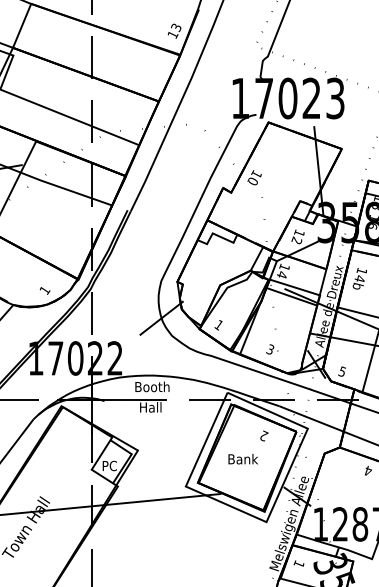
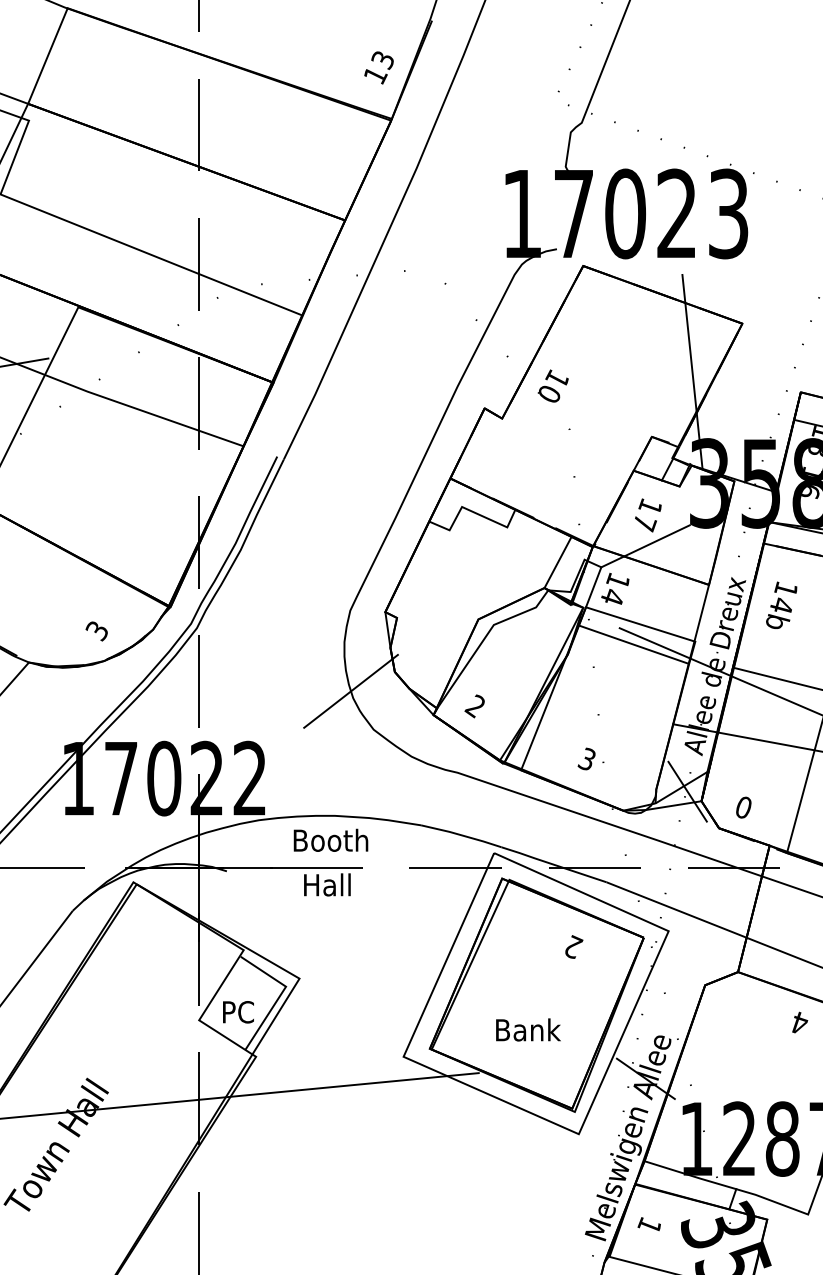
text: (296, 240) -> (643, 522), 12 -> 17
text: (44, 290) -> (96, 630), 1 -> 3
text: (218, 323) -> (474, 702), 1 -> 2
text: (341, 371) -> (741, 806), 5 -> 0
text: (242, 459) -> (526, 1030), moved

